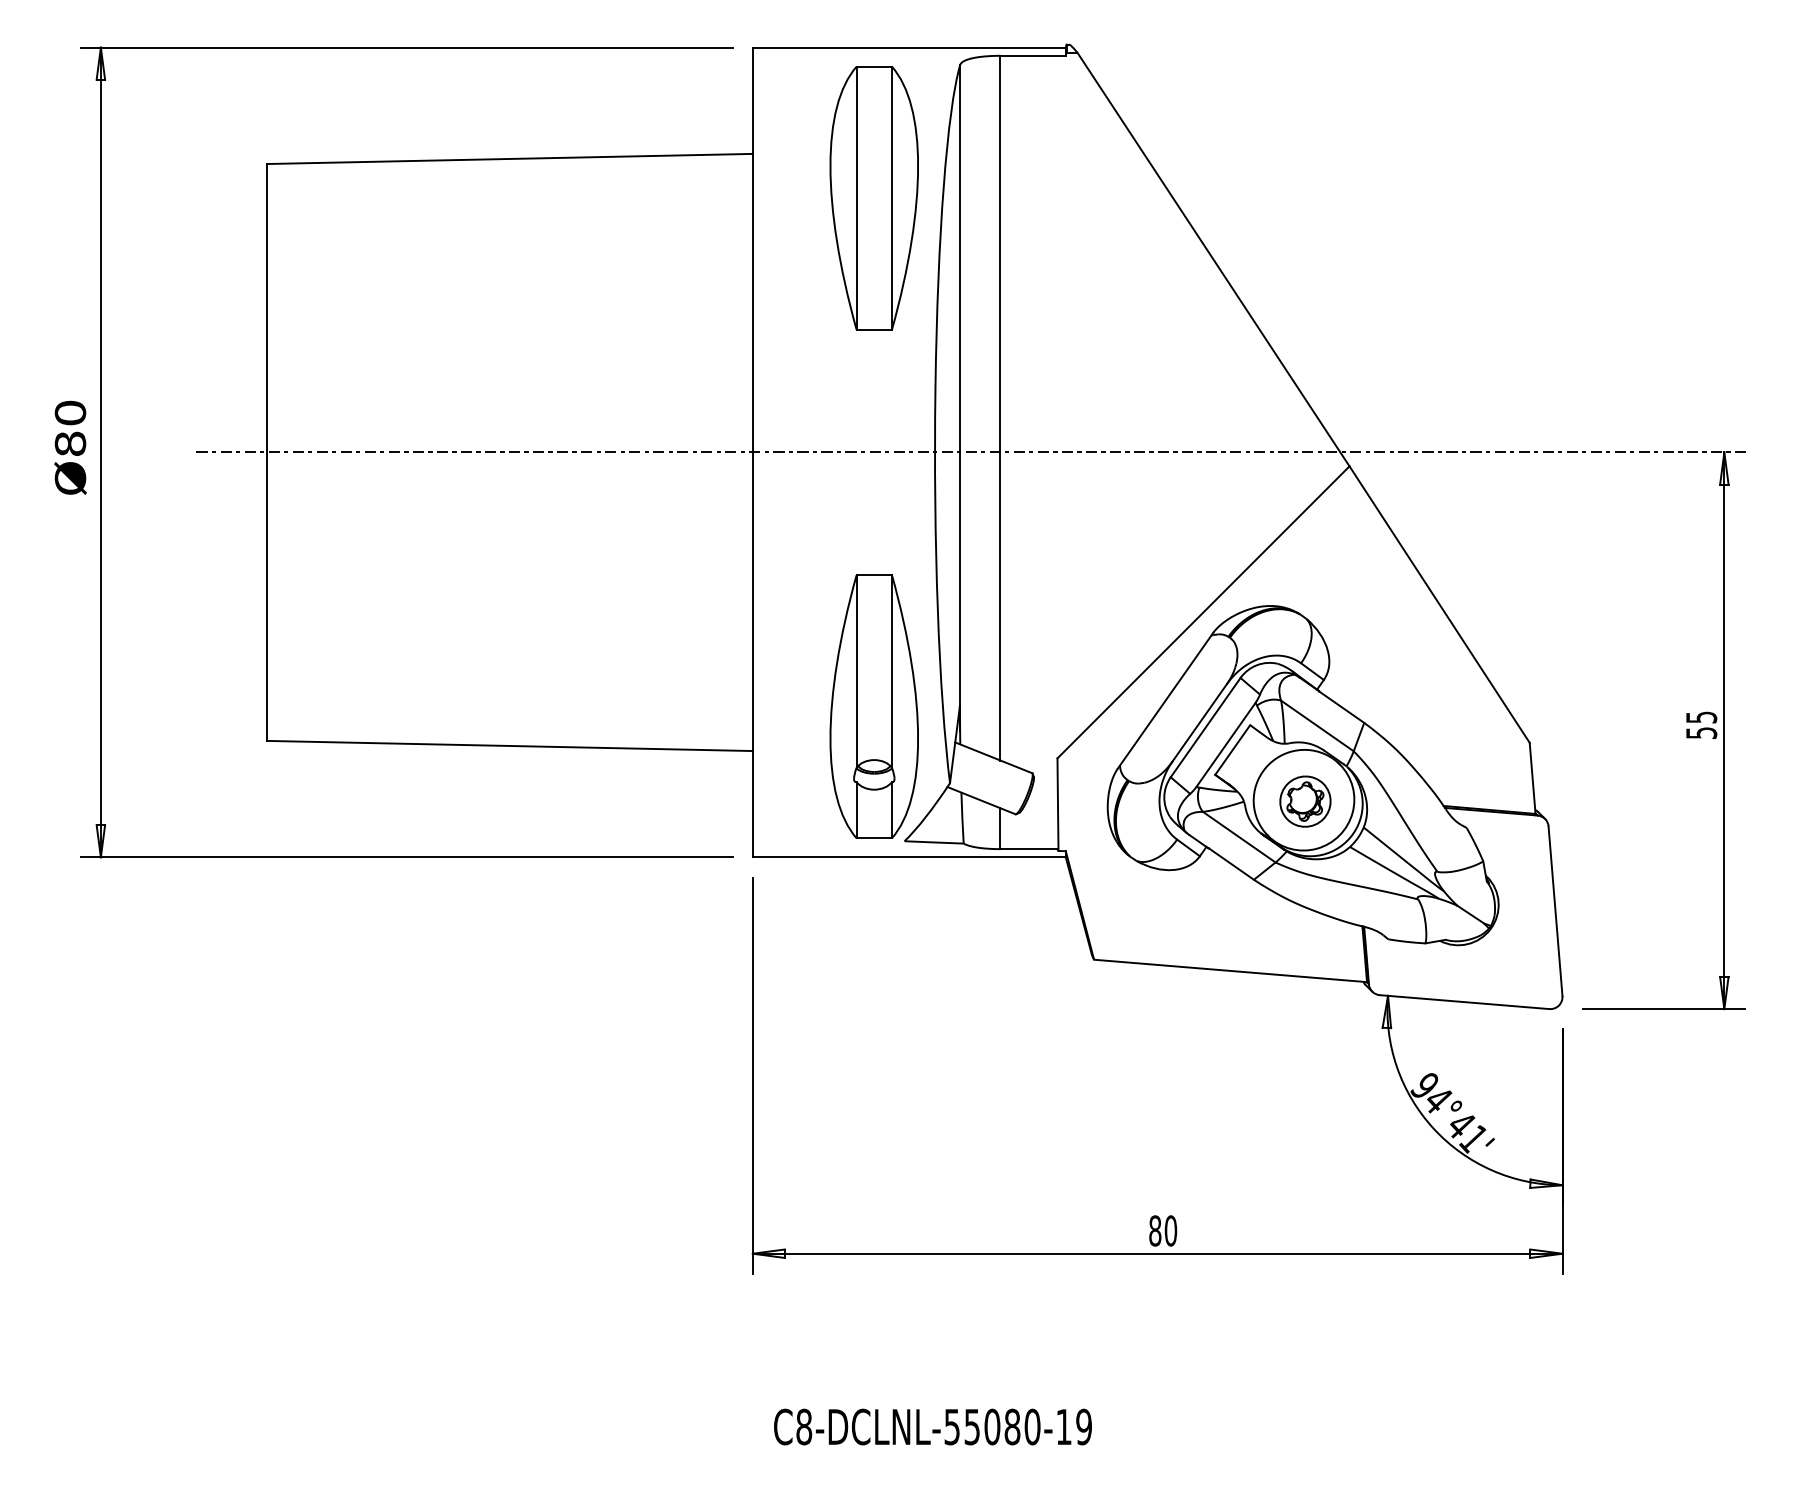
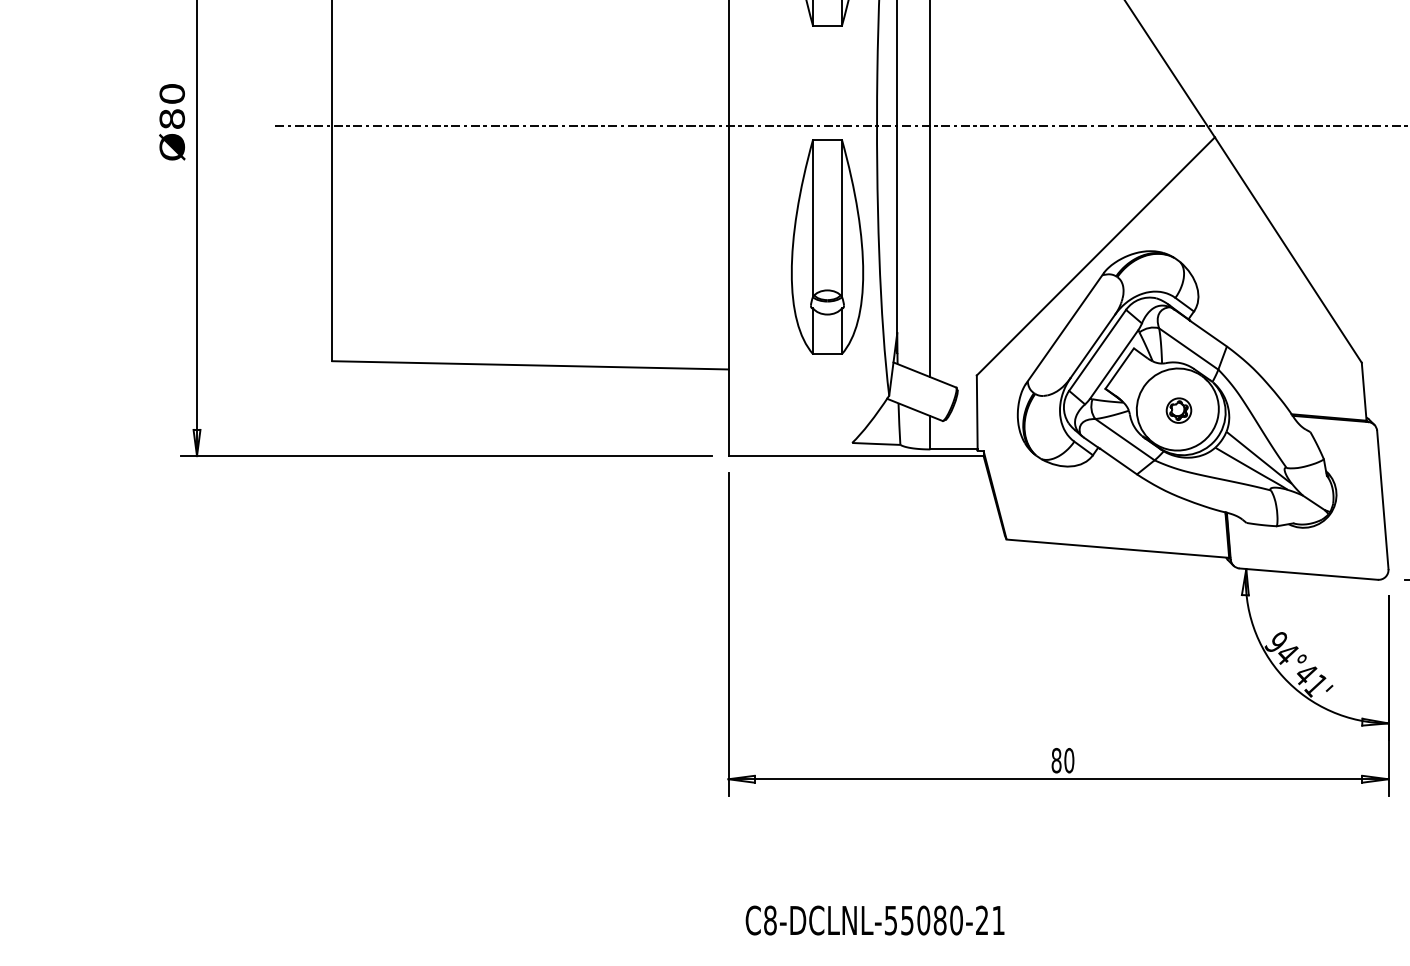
part: (873, 706) -> (826, 246), moved
part: (1305, 801) -> (1179, 410), size x0.6
text: (1073, 1426) -> (989, 920), C8-DCLNL-55080-19 -> C8-DCLNL-55080-21

